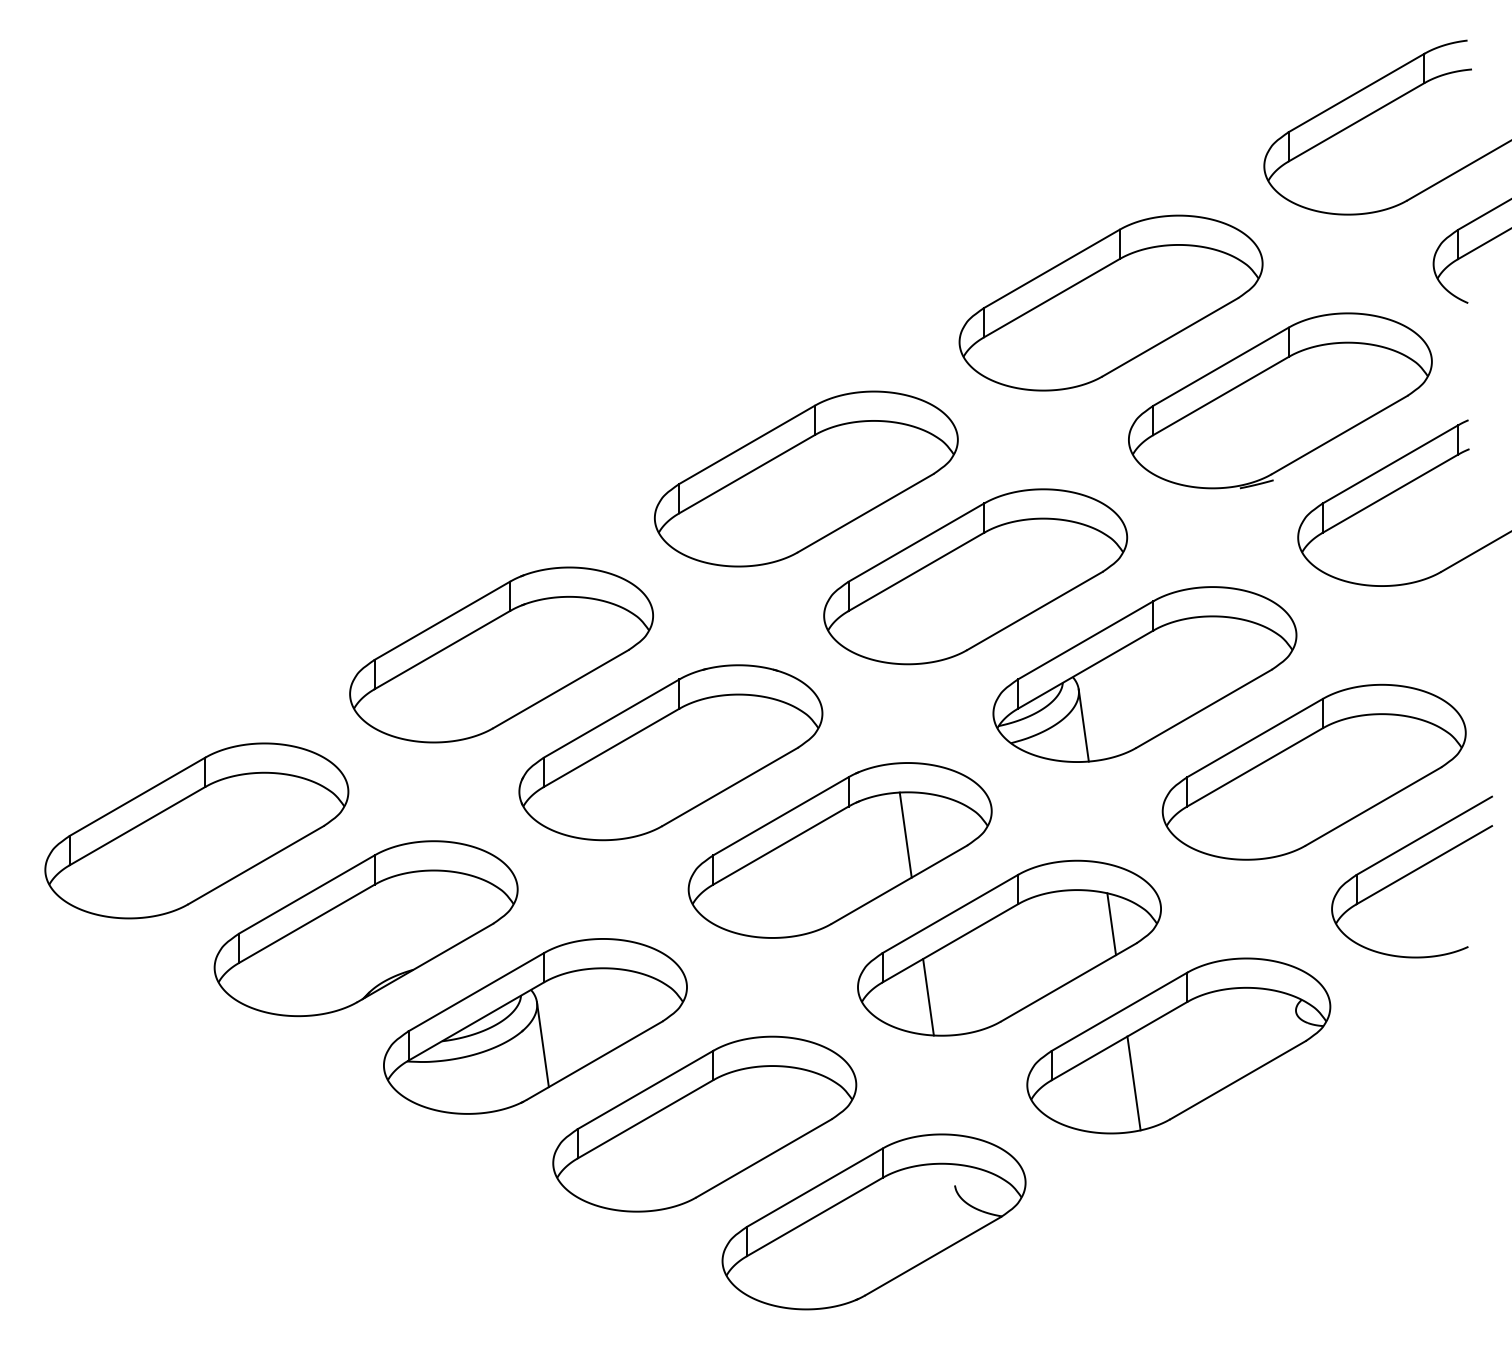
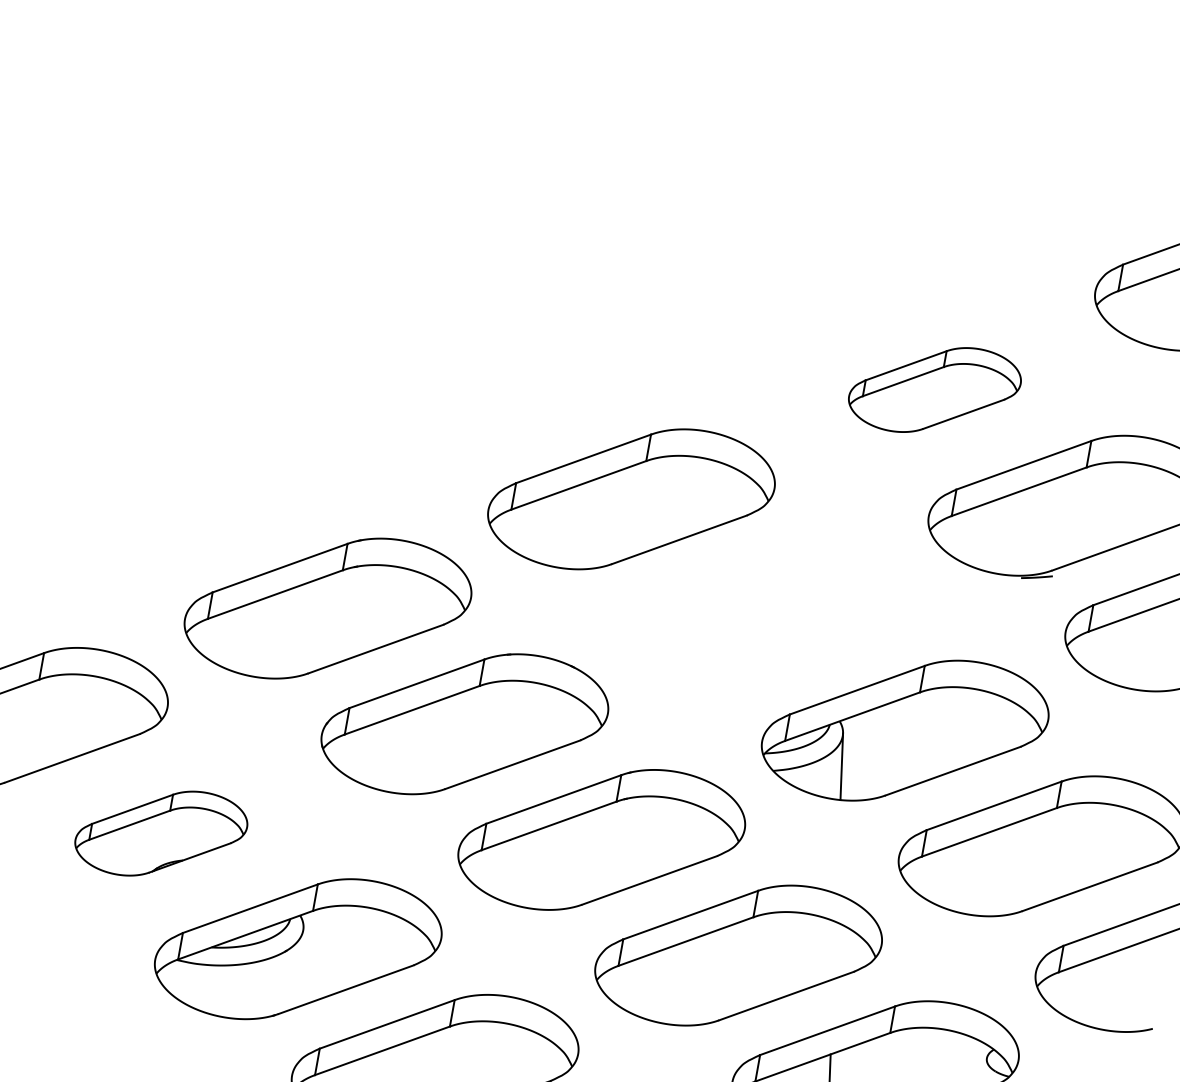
part: (1110, 302) -> (934, 389), size x0.6
part: (975, 576) -> (768, 614), removed
line: (905, 834) -> (663, 836), removed
line: (1111, 924) -> (834, 950), removed
part: (365, 928) -> (160, 833), size x0.6
line: (928, 997) -> (657, 986), removed
line: (542, 1044) -> (301, 966), removed

